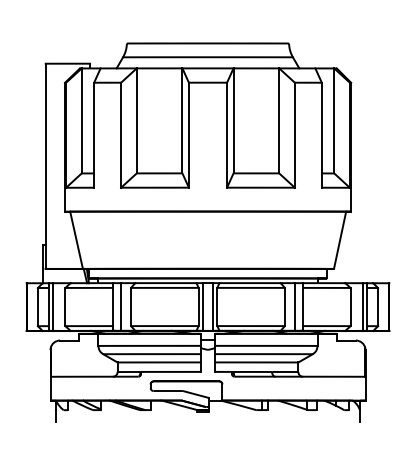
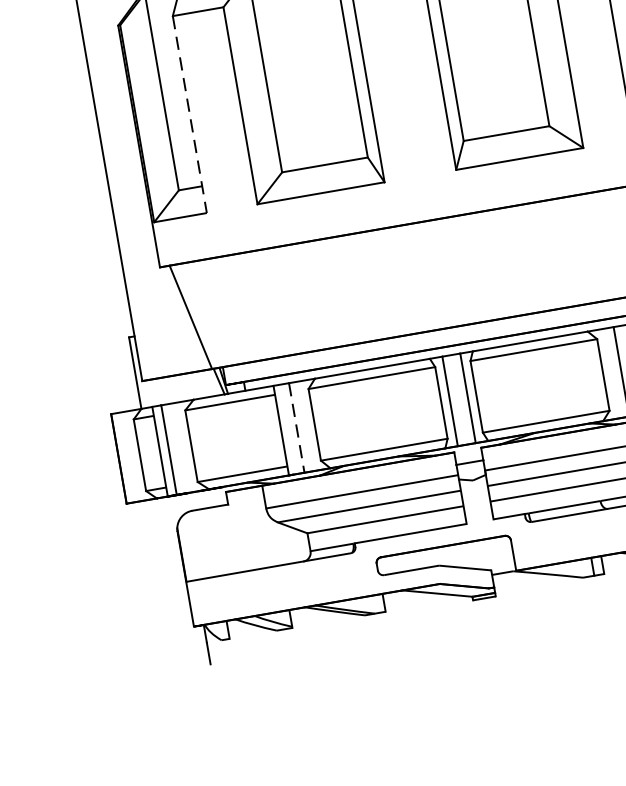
line: (94, 135) -> (190, 114), solid -> dashed
line: (121, 306) -> (296, 427), solid -> dashed

